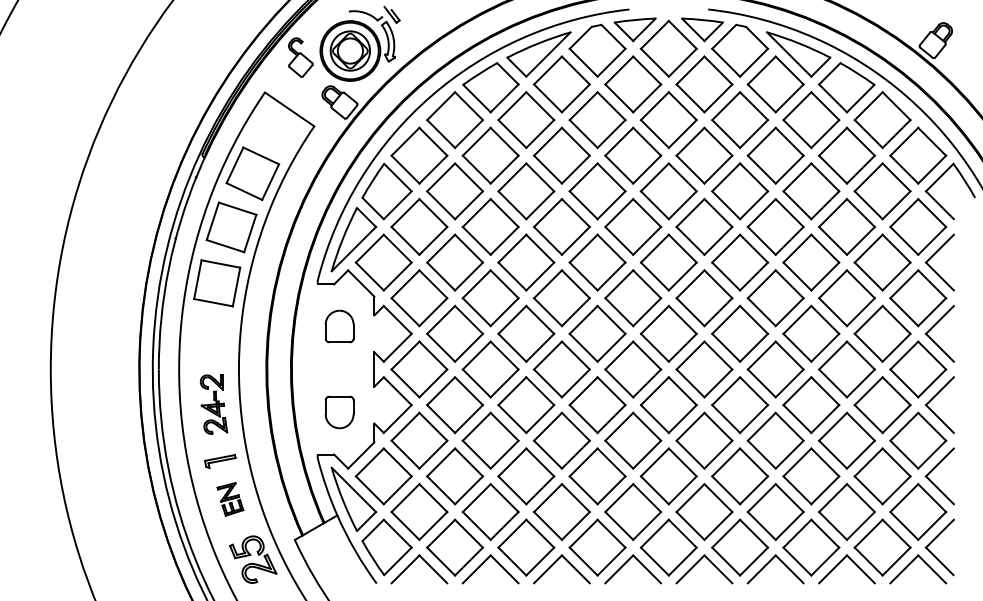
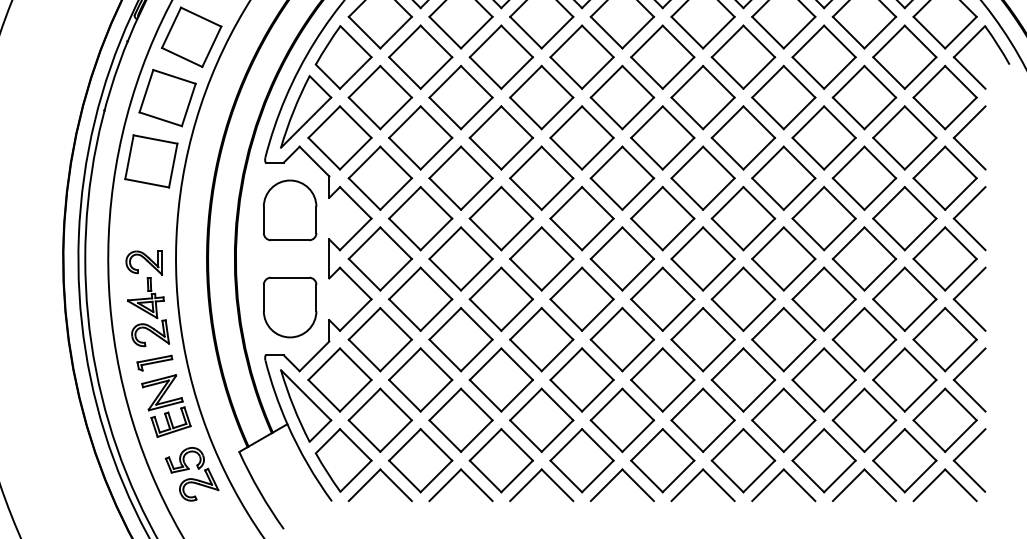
part: (339, 326) -> (289, 210), size x1.67
part: (213, 404) -> (147, 298), size x1.43
part: (339, 412) -> (289, 307), size x1.67
part: (230, 499) -> (166, 406), size x1.67

